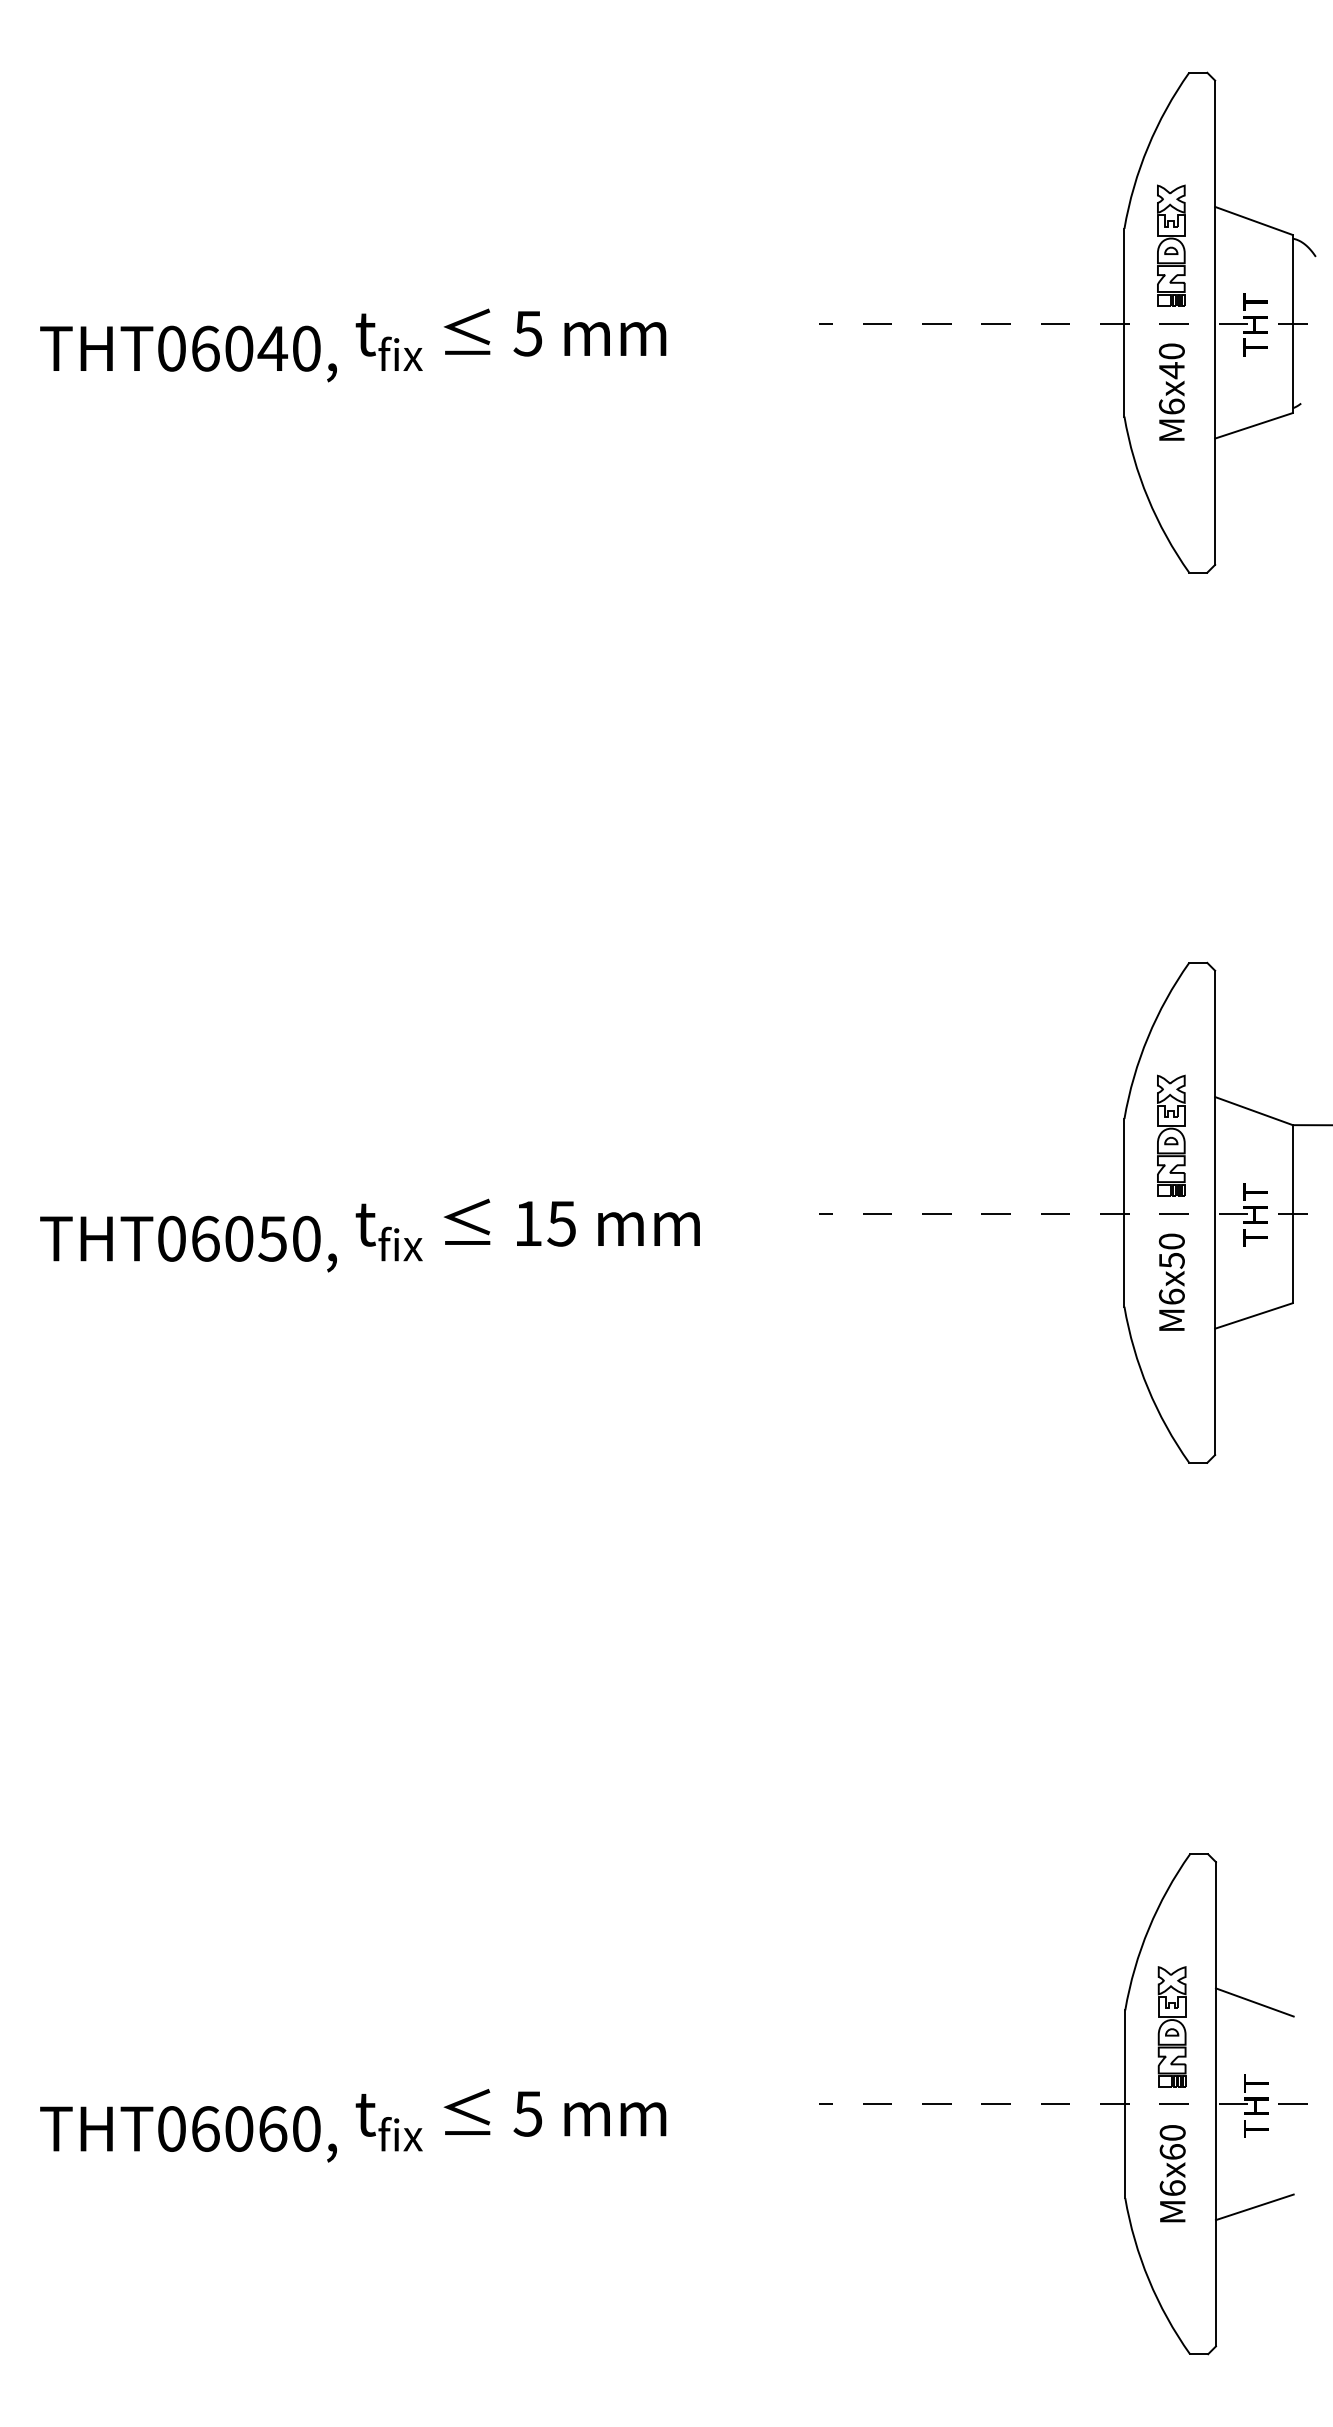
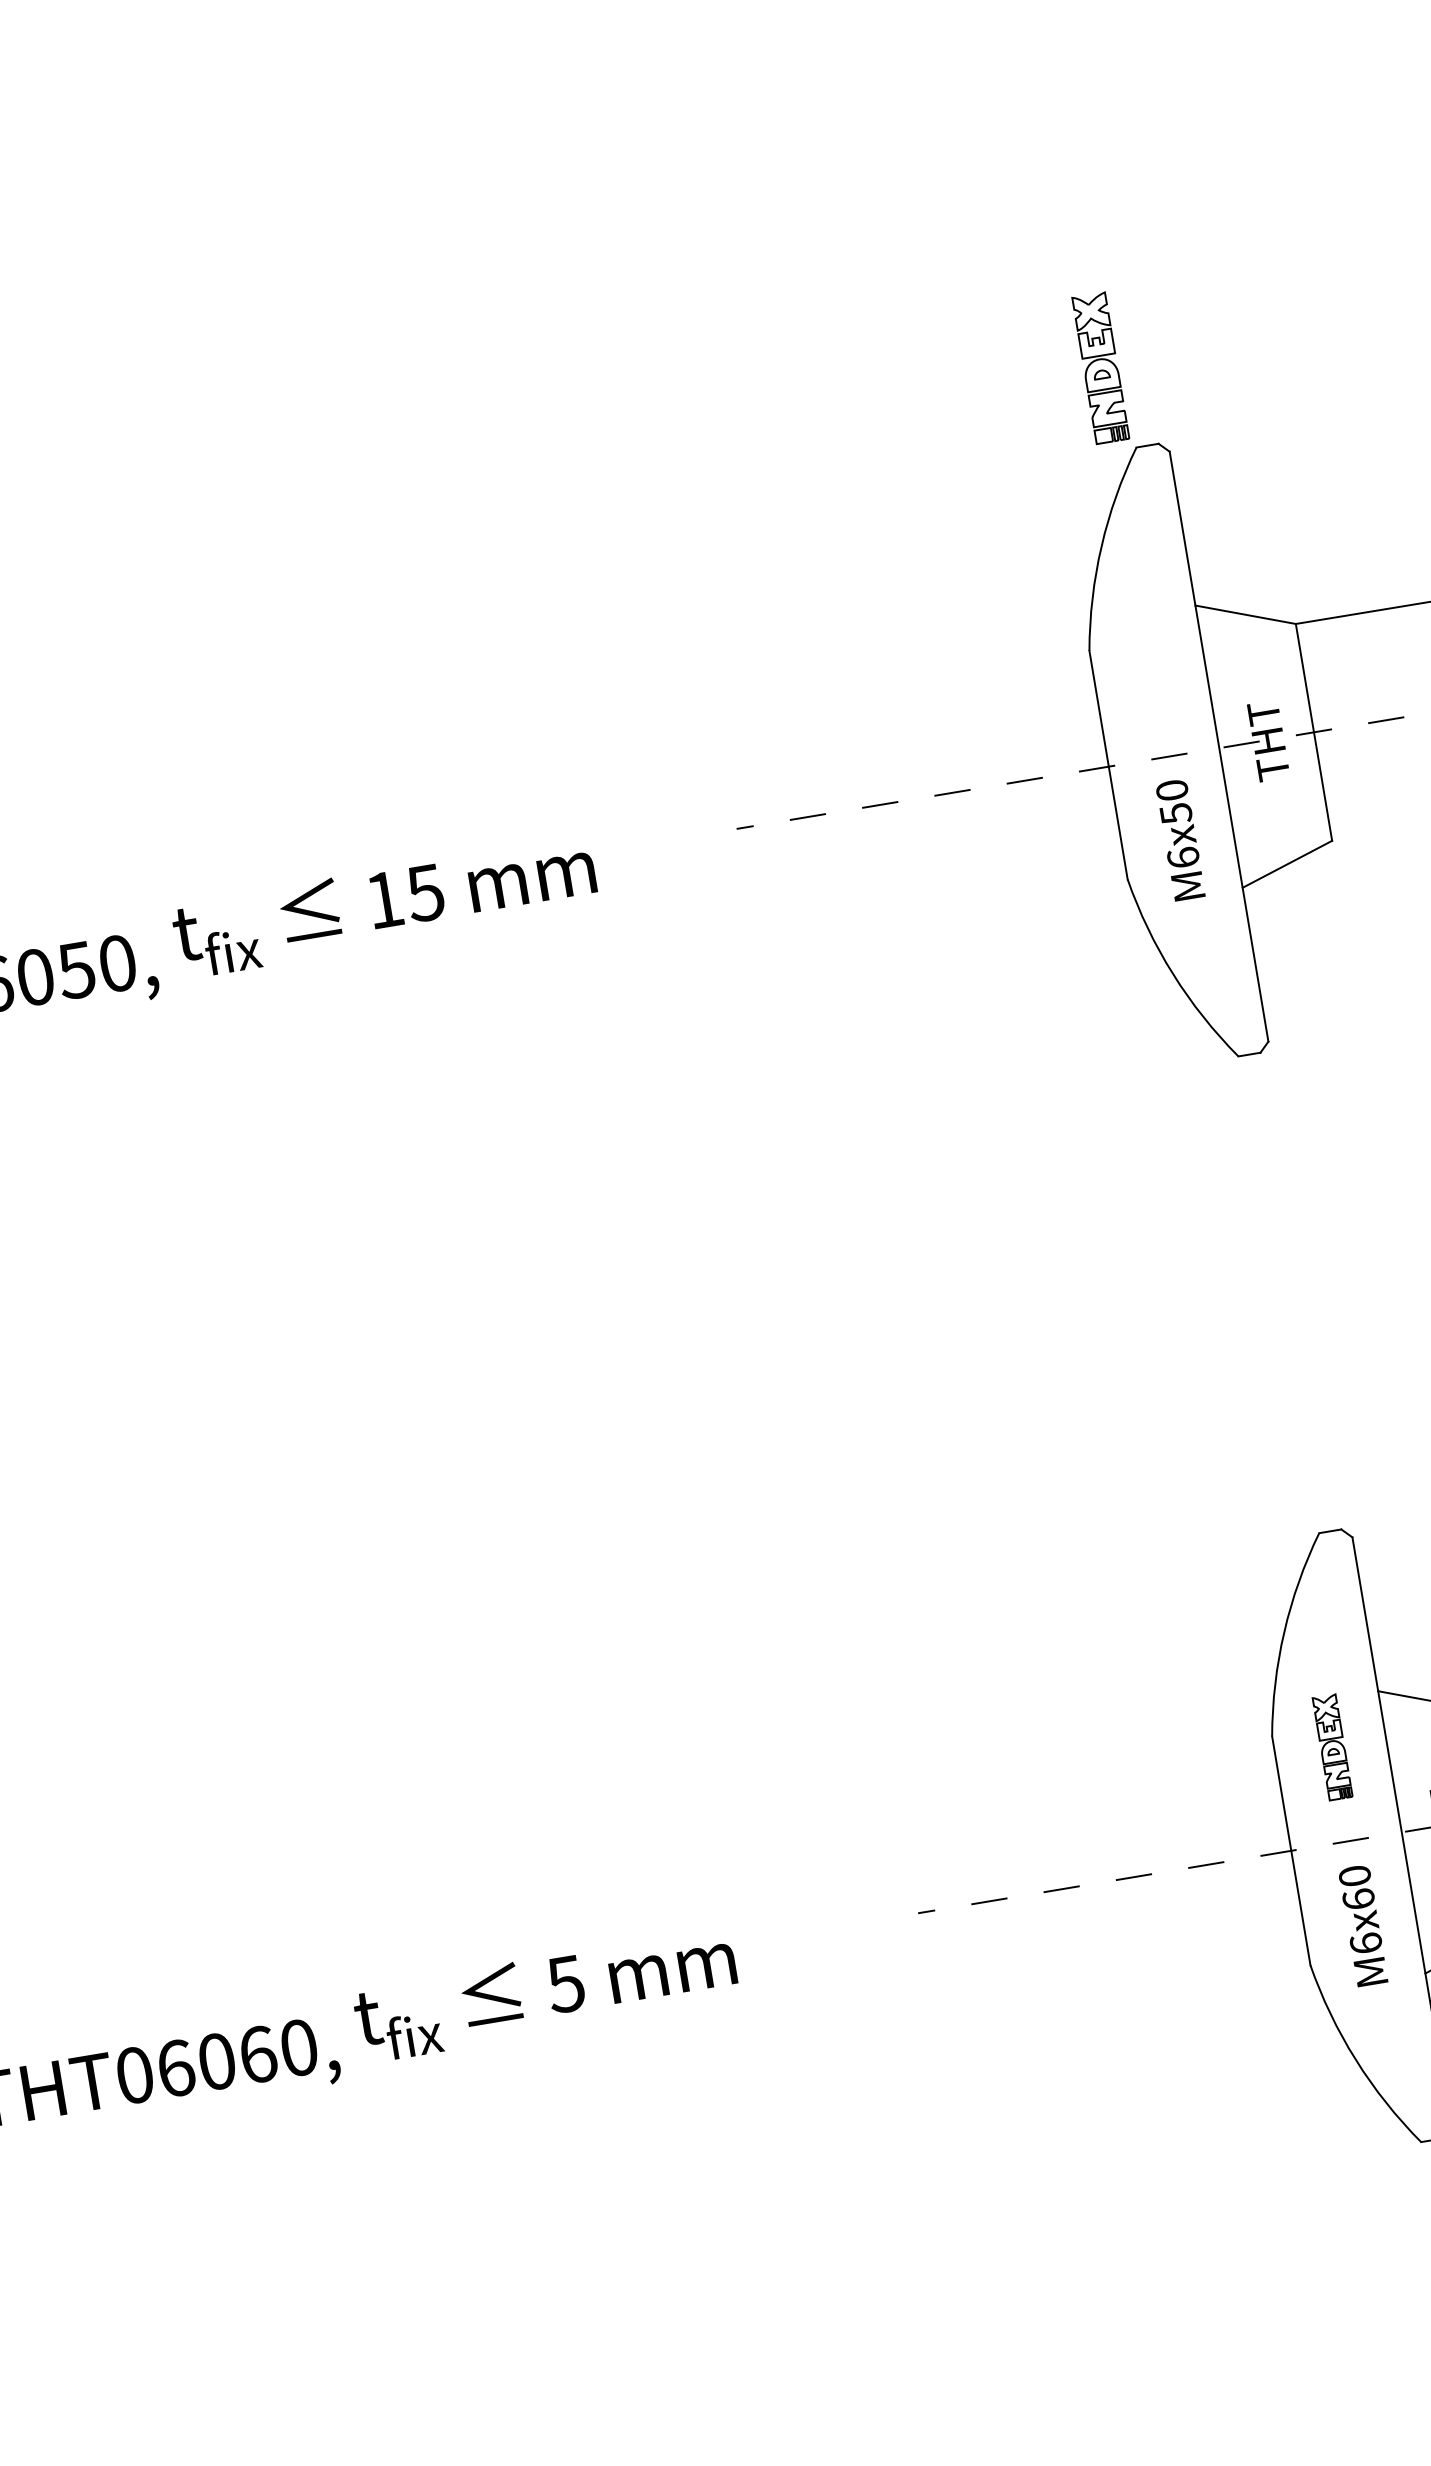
part: (1171, 1135) -> (1101, 367), moved
part: (1171, 2026) -> (1331, 1746), size x0.7

